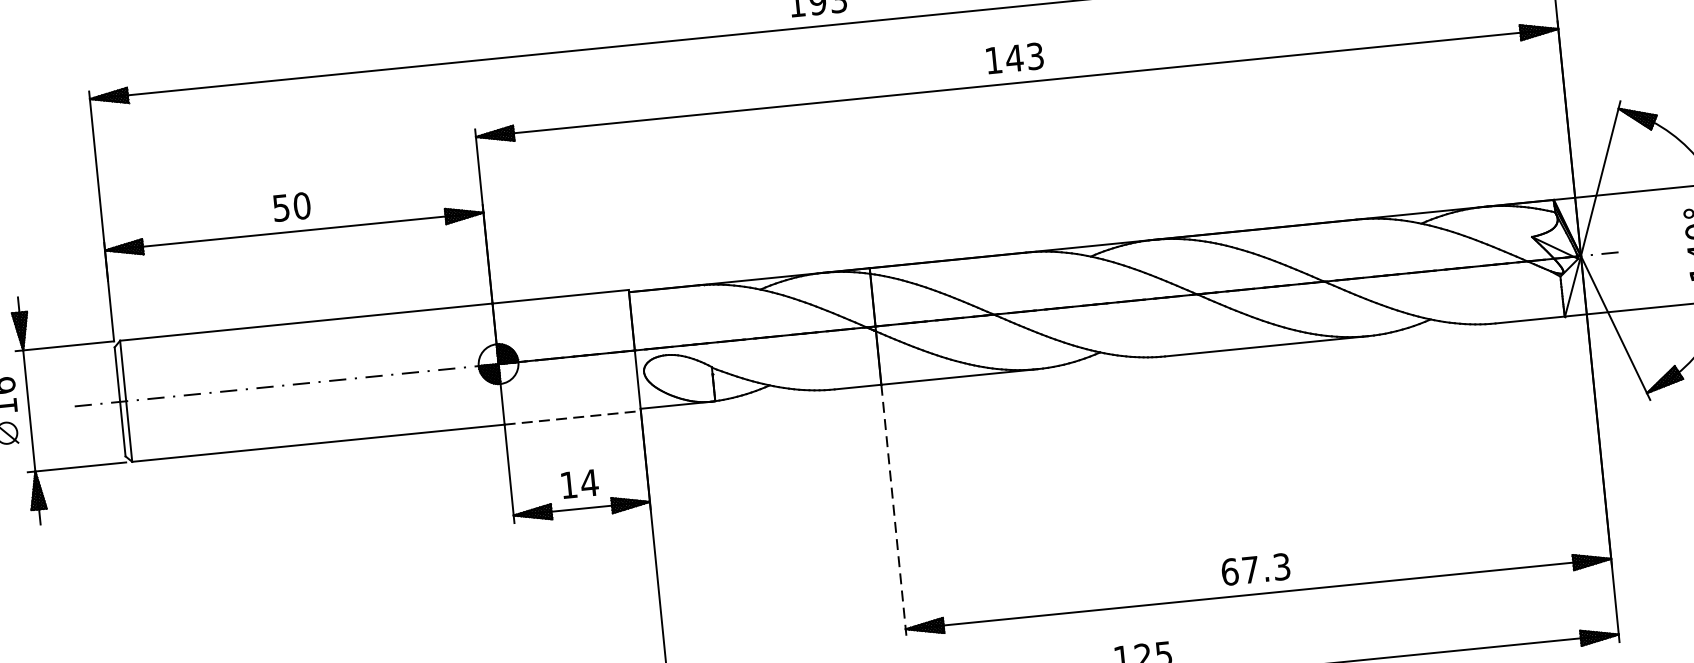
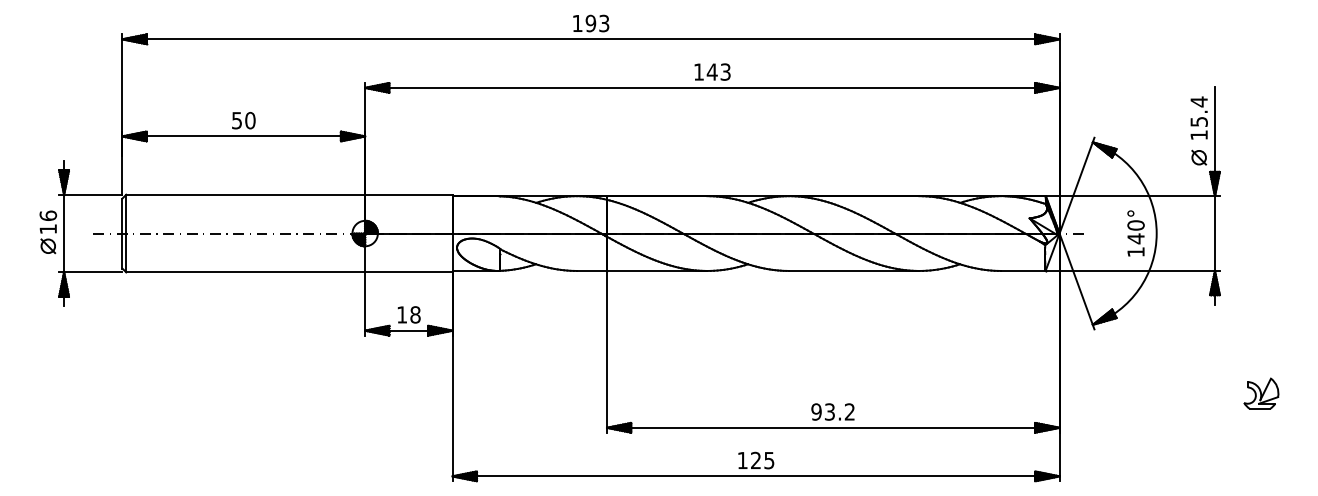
line: (572, 418) -> (408, 272), dashed -> solid
text: (589, 482) -> (415, 314), 14 -> 18
line: (894, 510) -> (607, 351), dashed -> solid
text: (1254, 568) -> (832, 411), 67.3 -> 93.2

